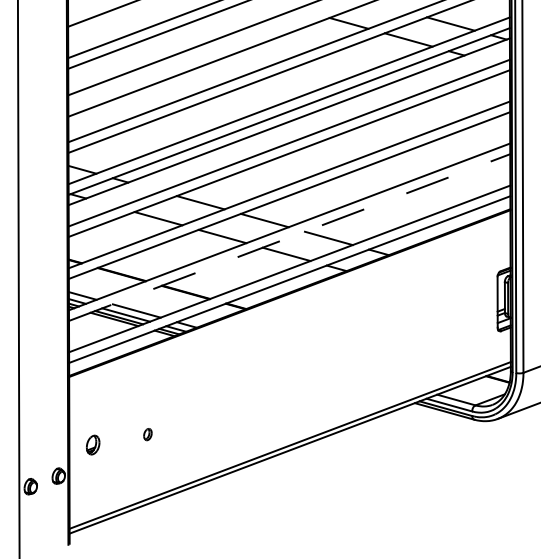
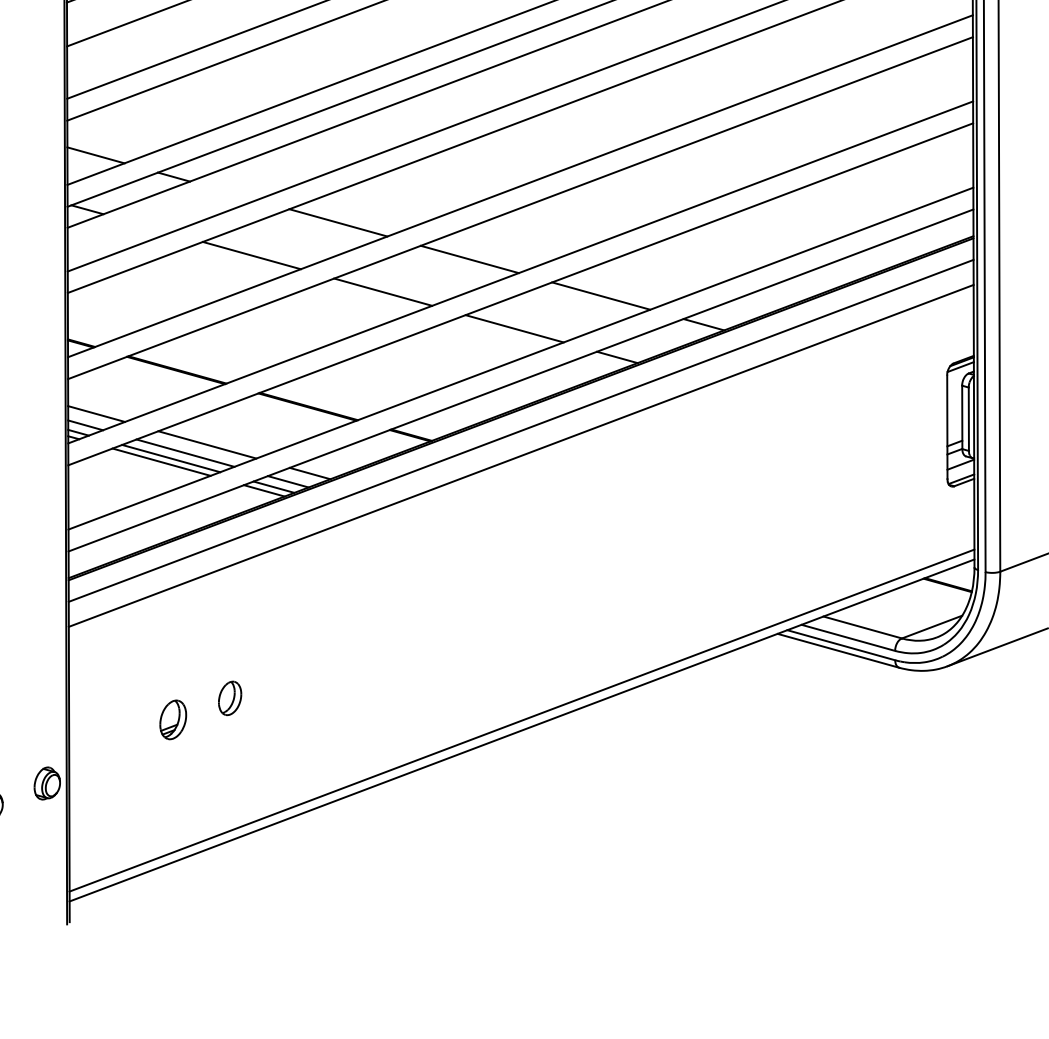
line: (289, 237) -> (520, 294), dashed -> solid
line: (289, 303) -> (520, 429), added
line: (289, 316) -> (520, 456), added
part: (147, 434) -> (229, 698), size x1.43
part: (93, 444) -> (173, 718), moved

